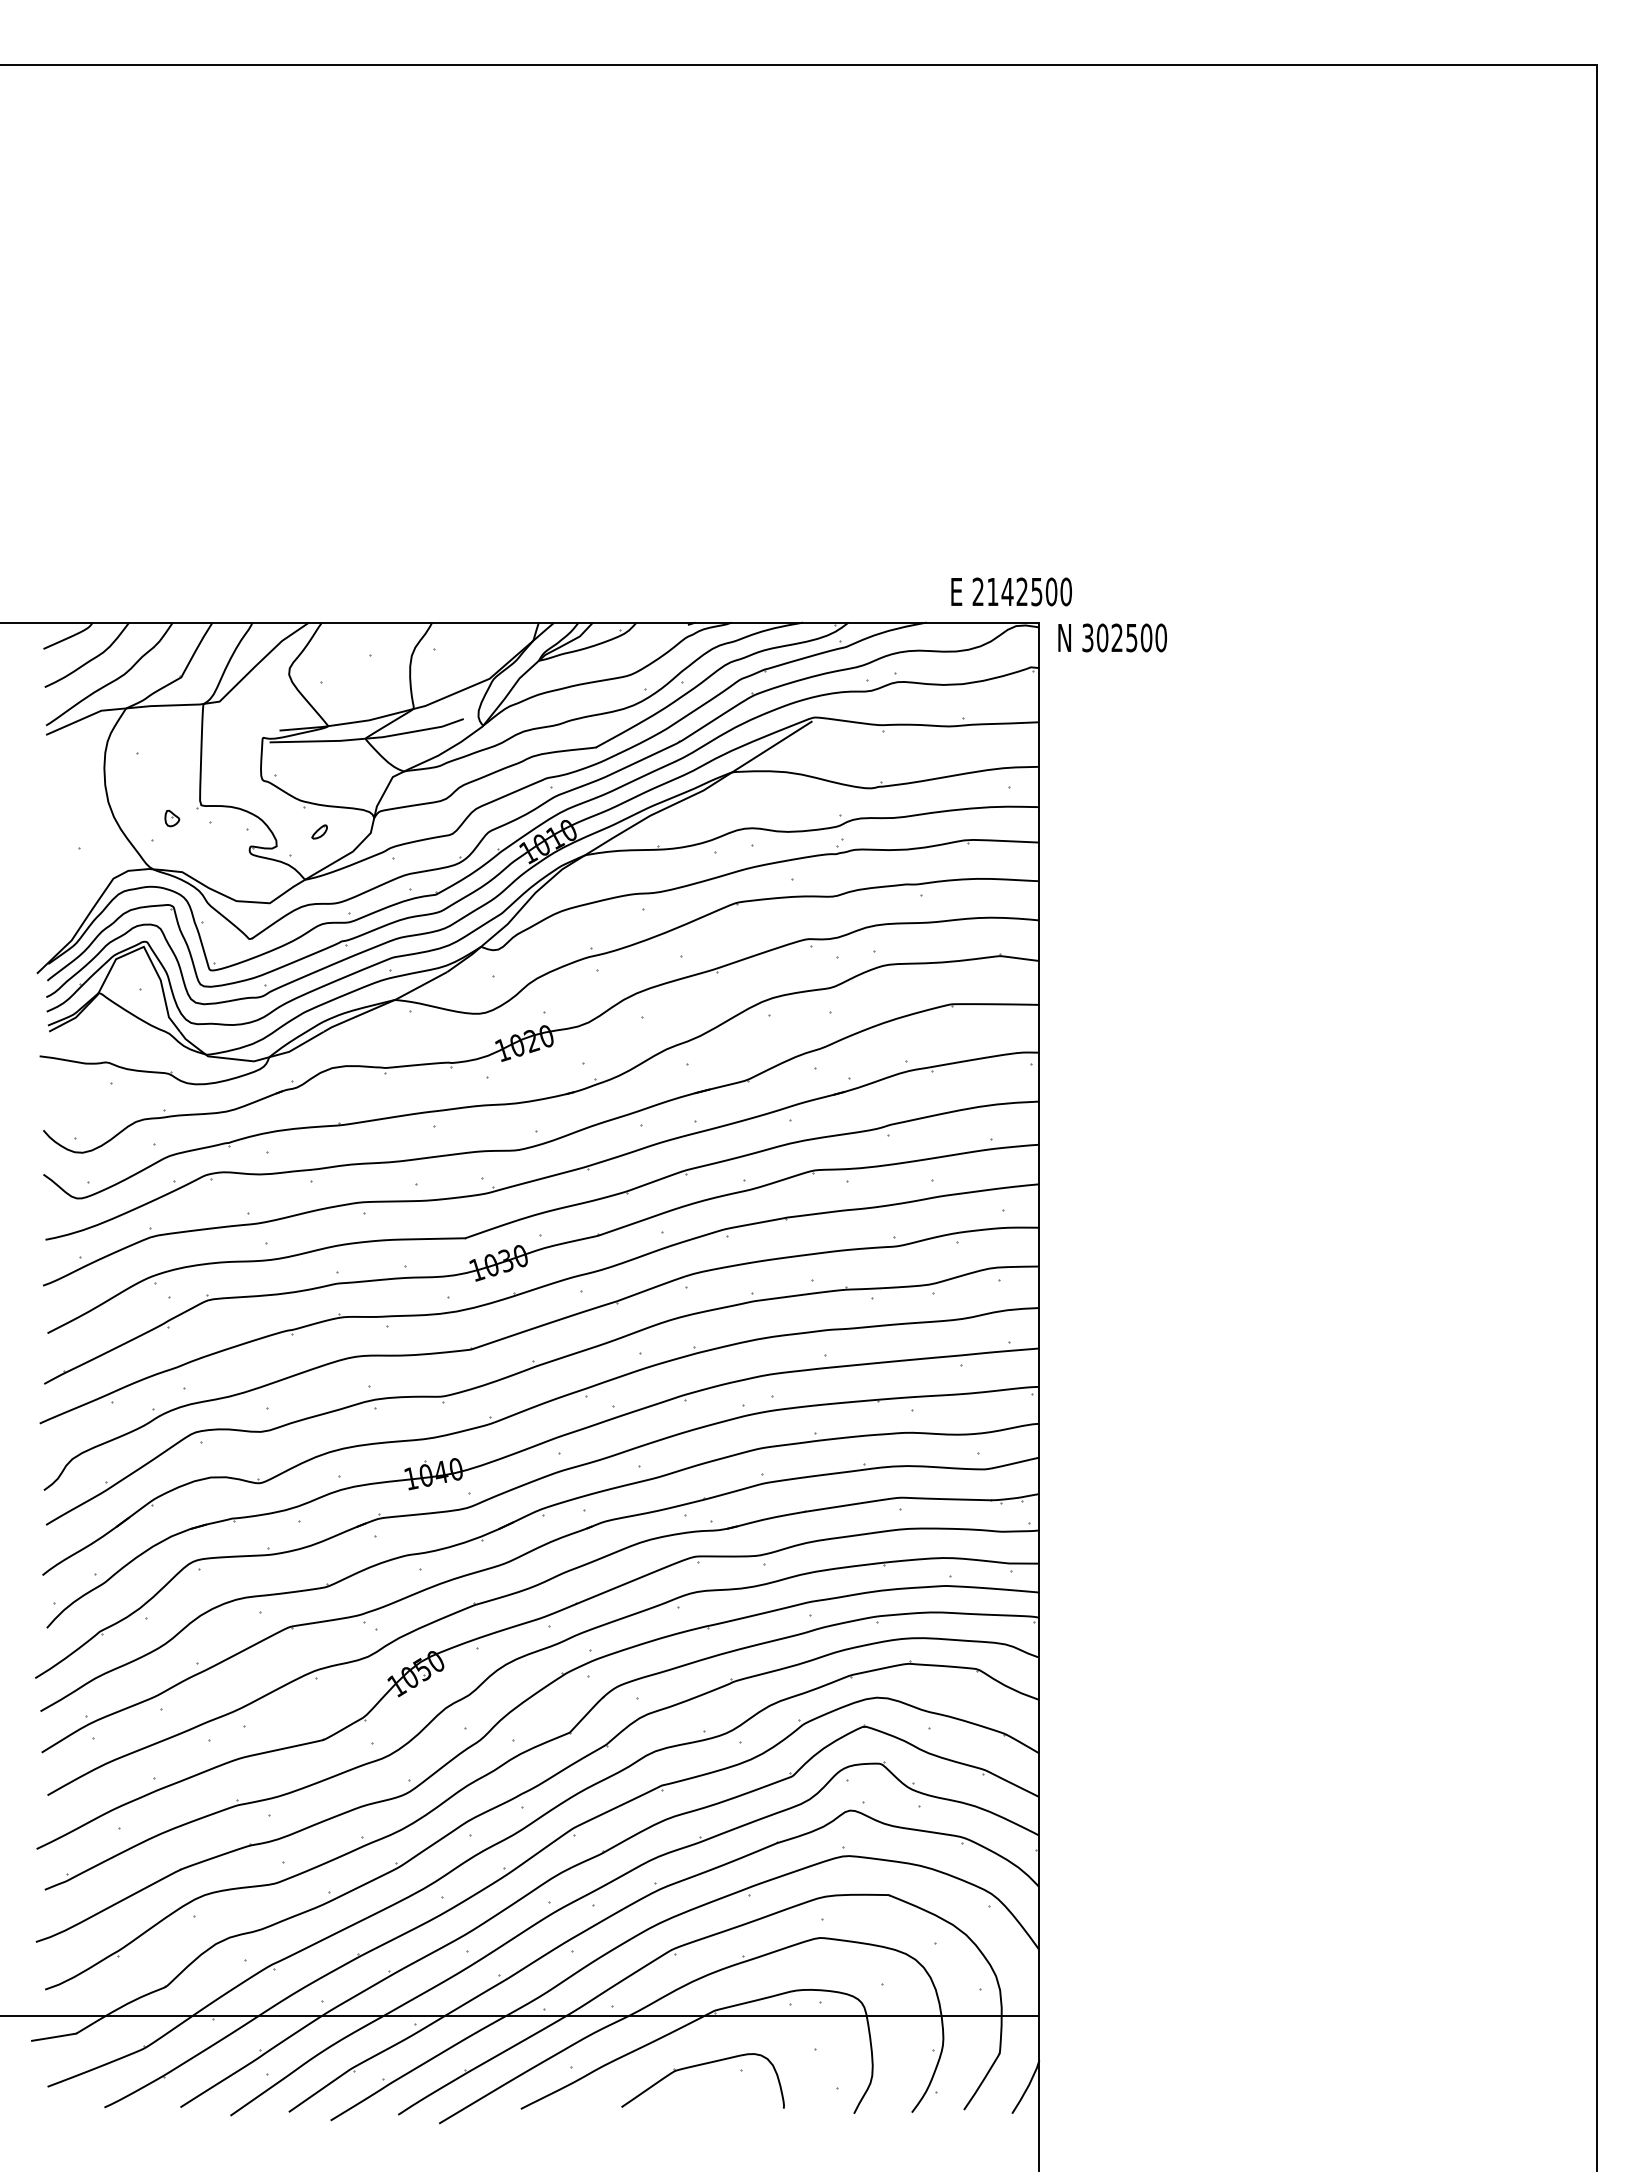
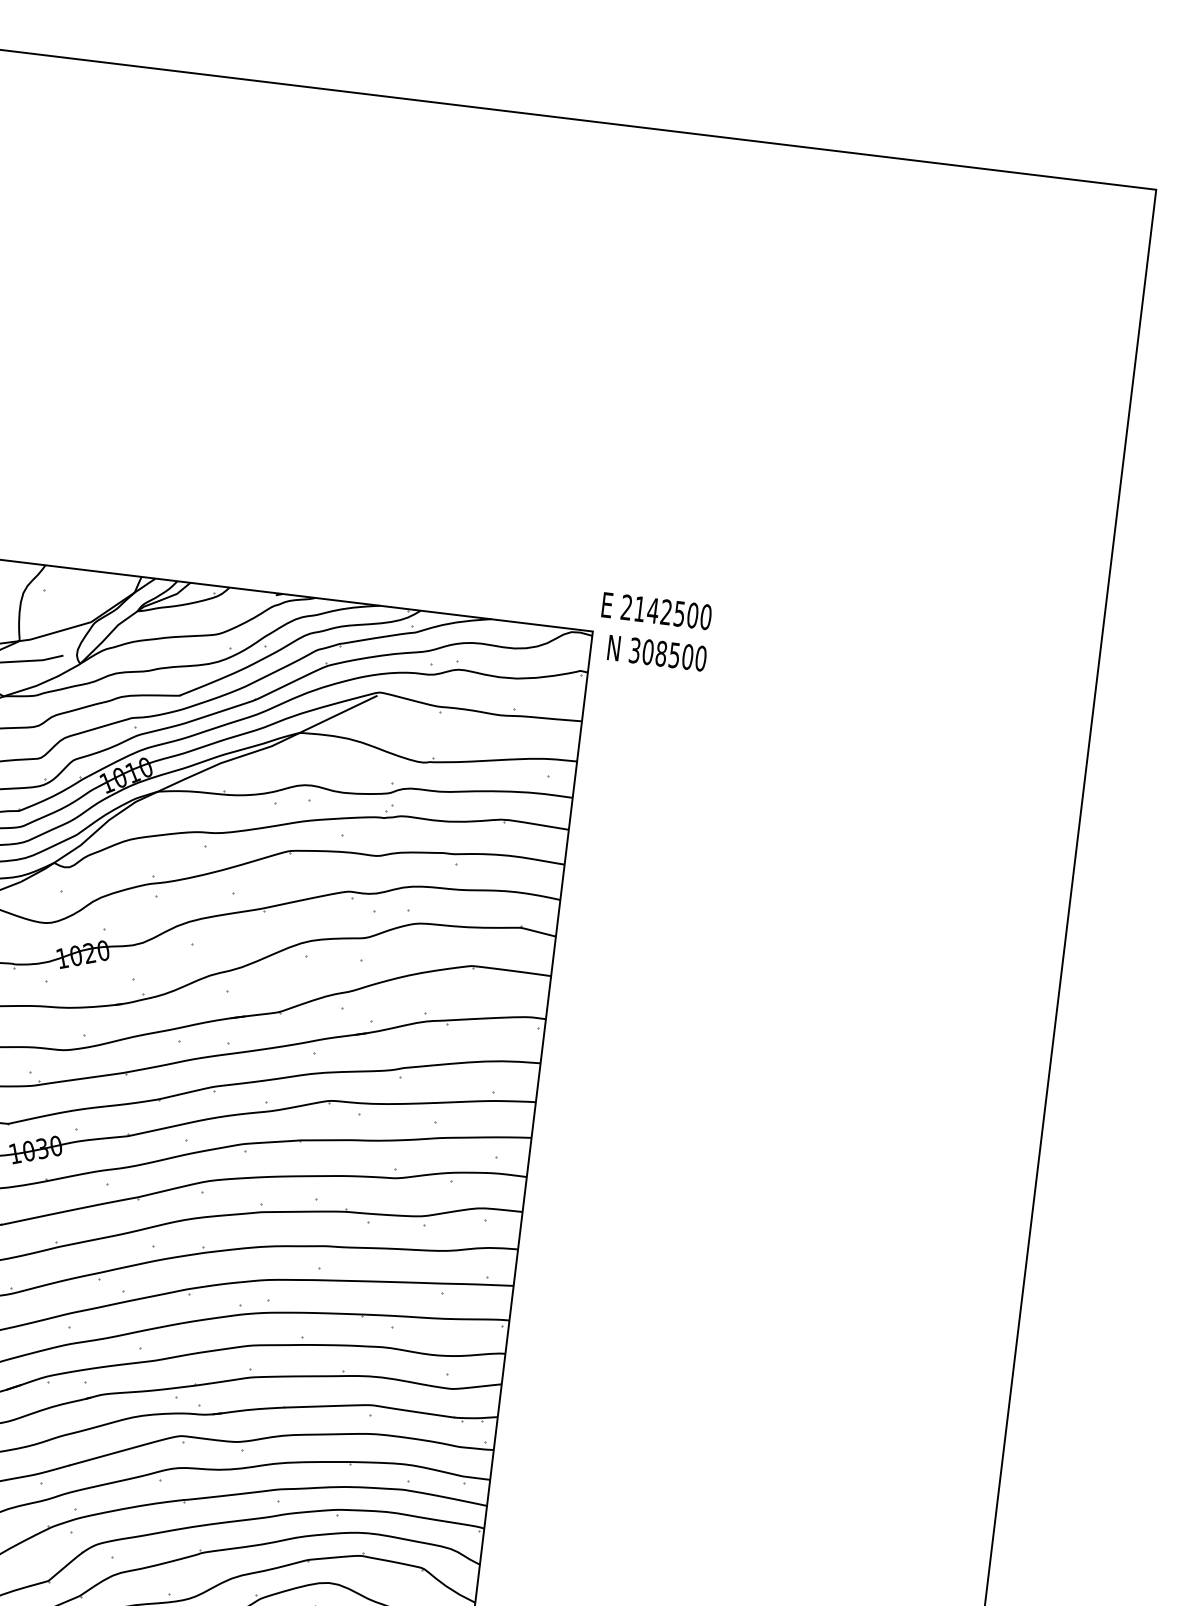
text: (1011, 591) -> (656, 610), moved
text: (1116, 637) -> (660, 653), 302500 -> 308500

